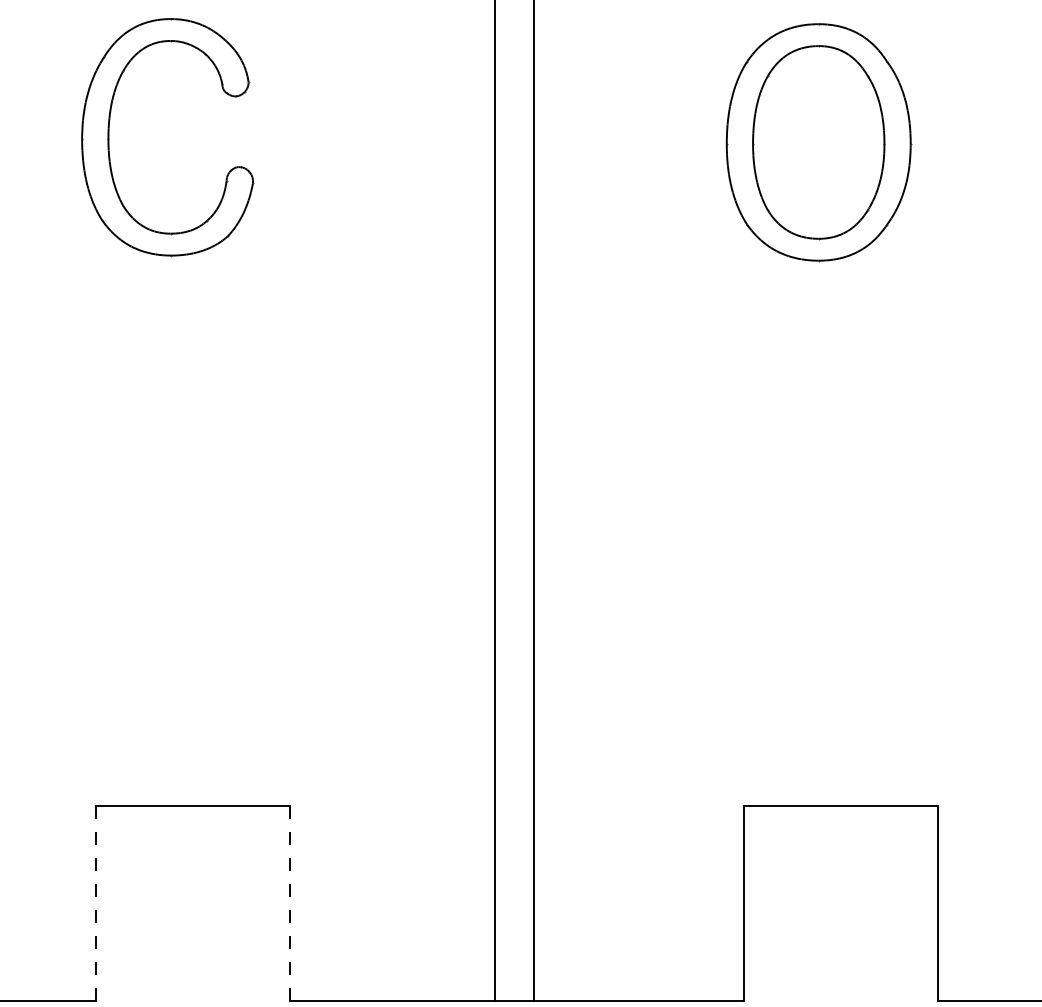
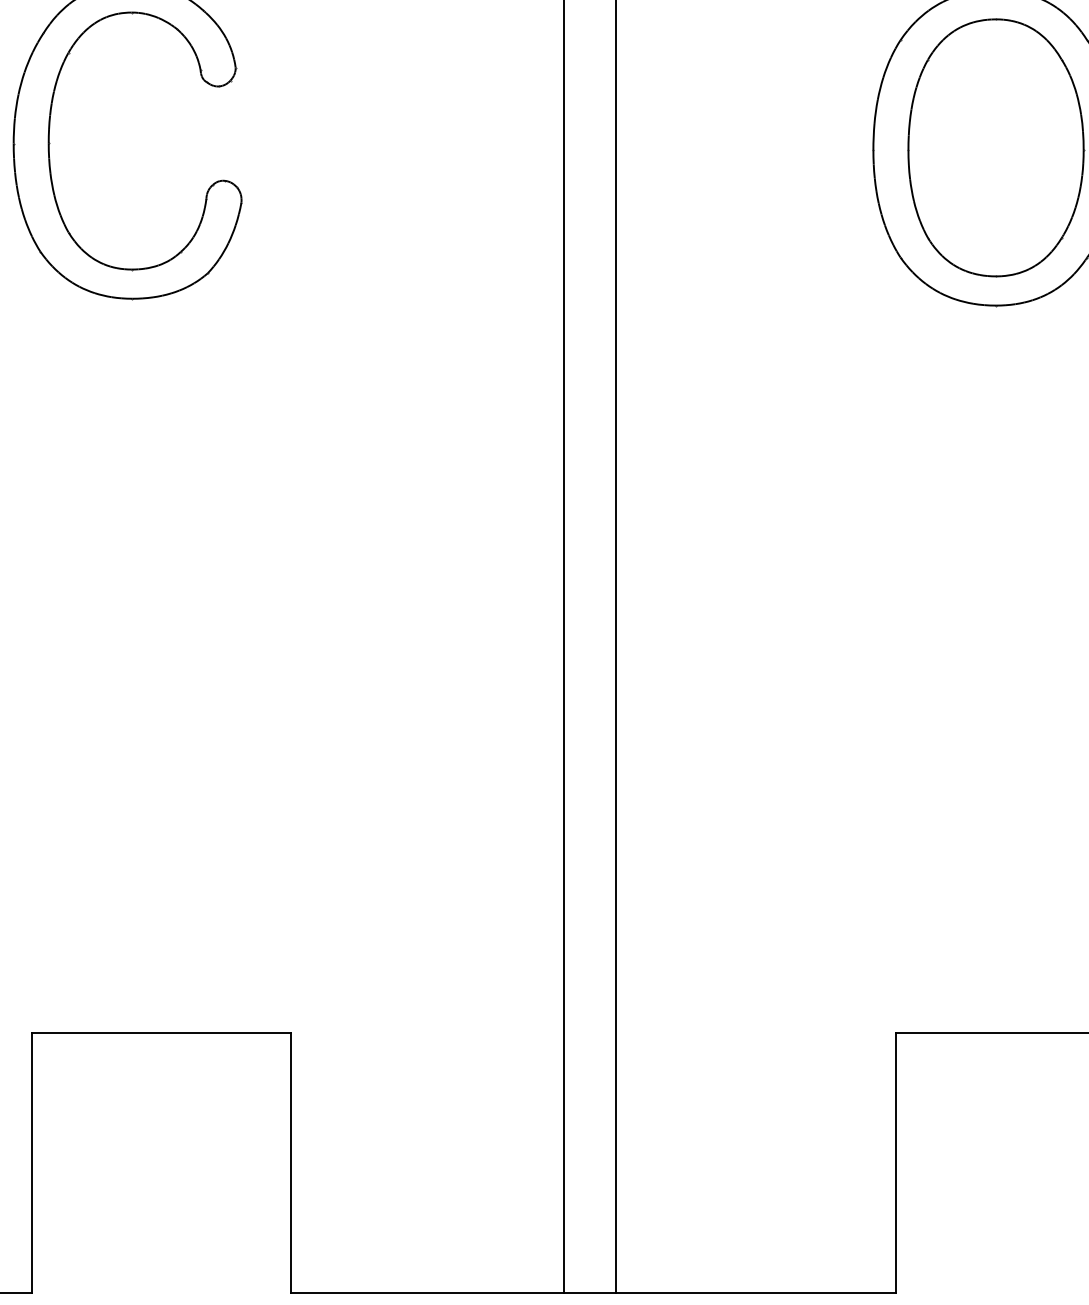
line: (95, 903) -> (31, 1162), dashed -> solid
line: (289, 903) -> (290, 1162), dashed -> solid

